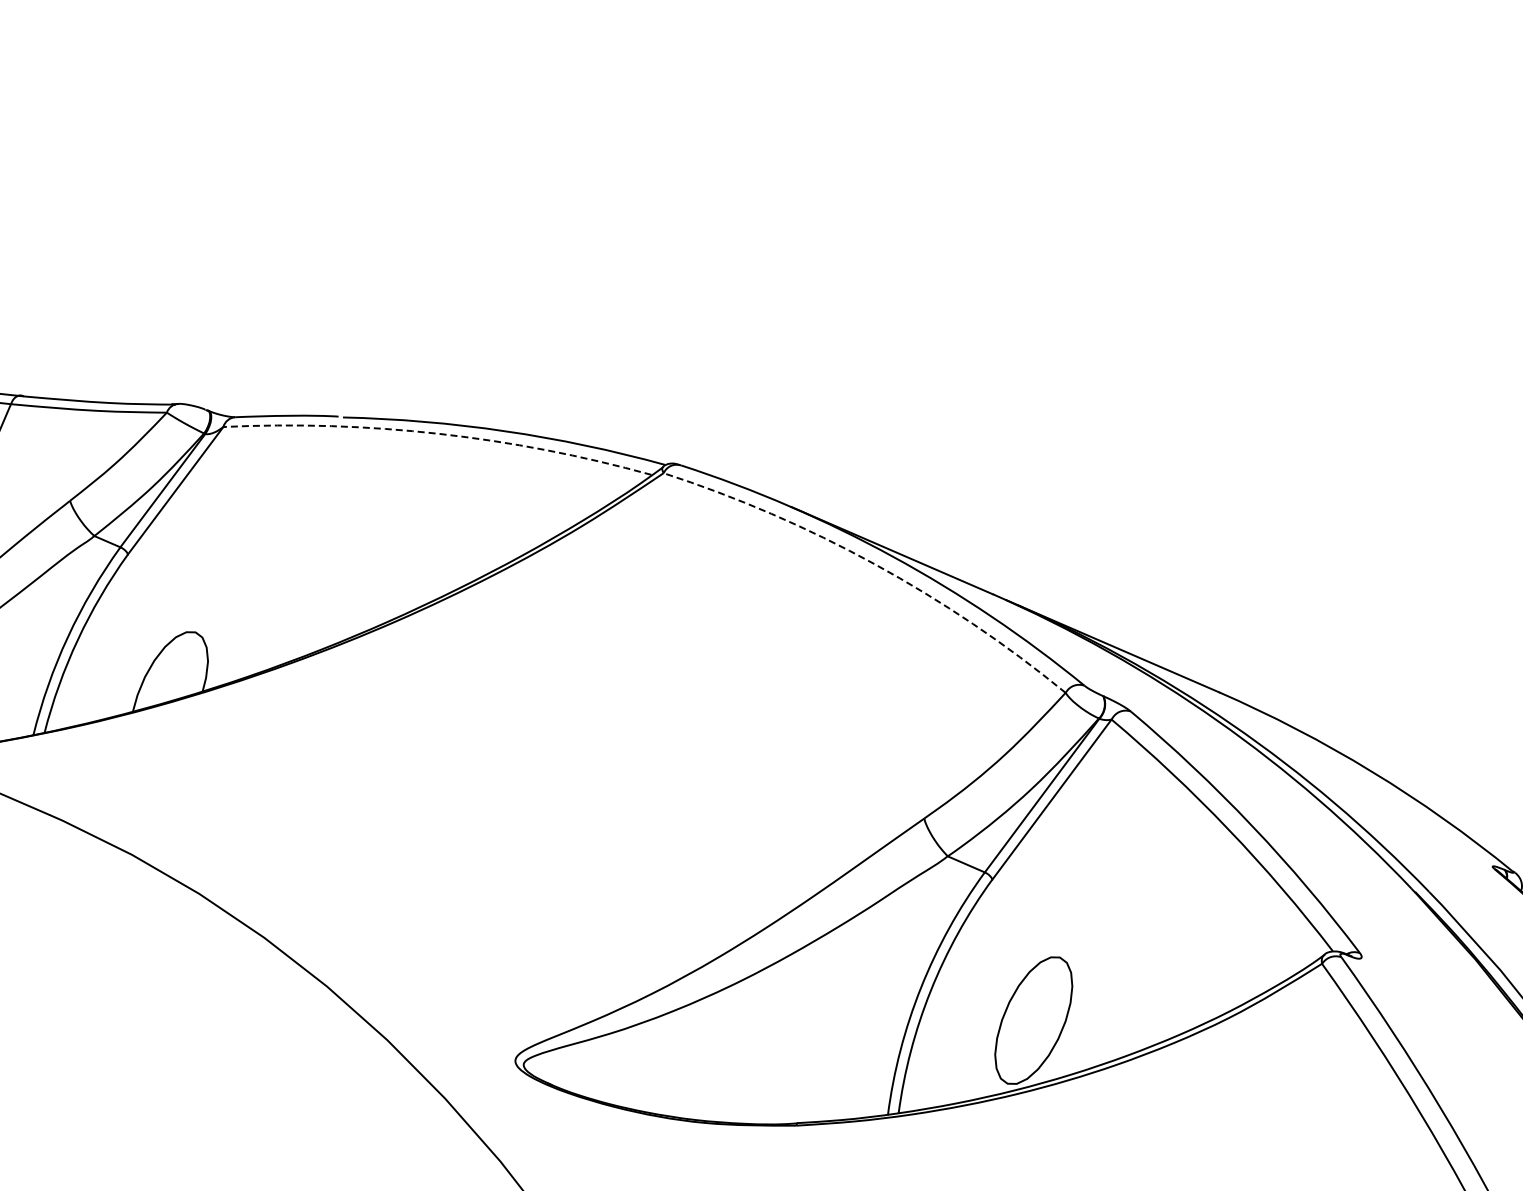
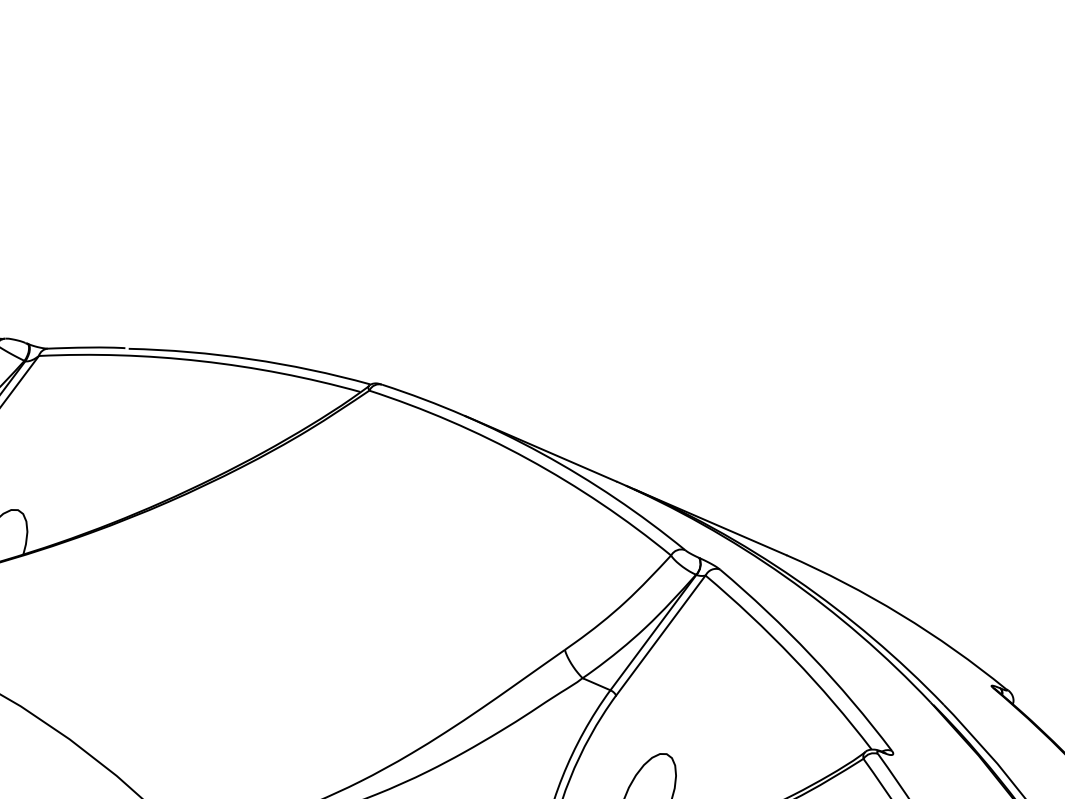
arc: (439, 433) -> (201, 360), dashed -> solid
arc: (874, 564) -> (527, 459), dashed -> solid

